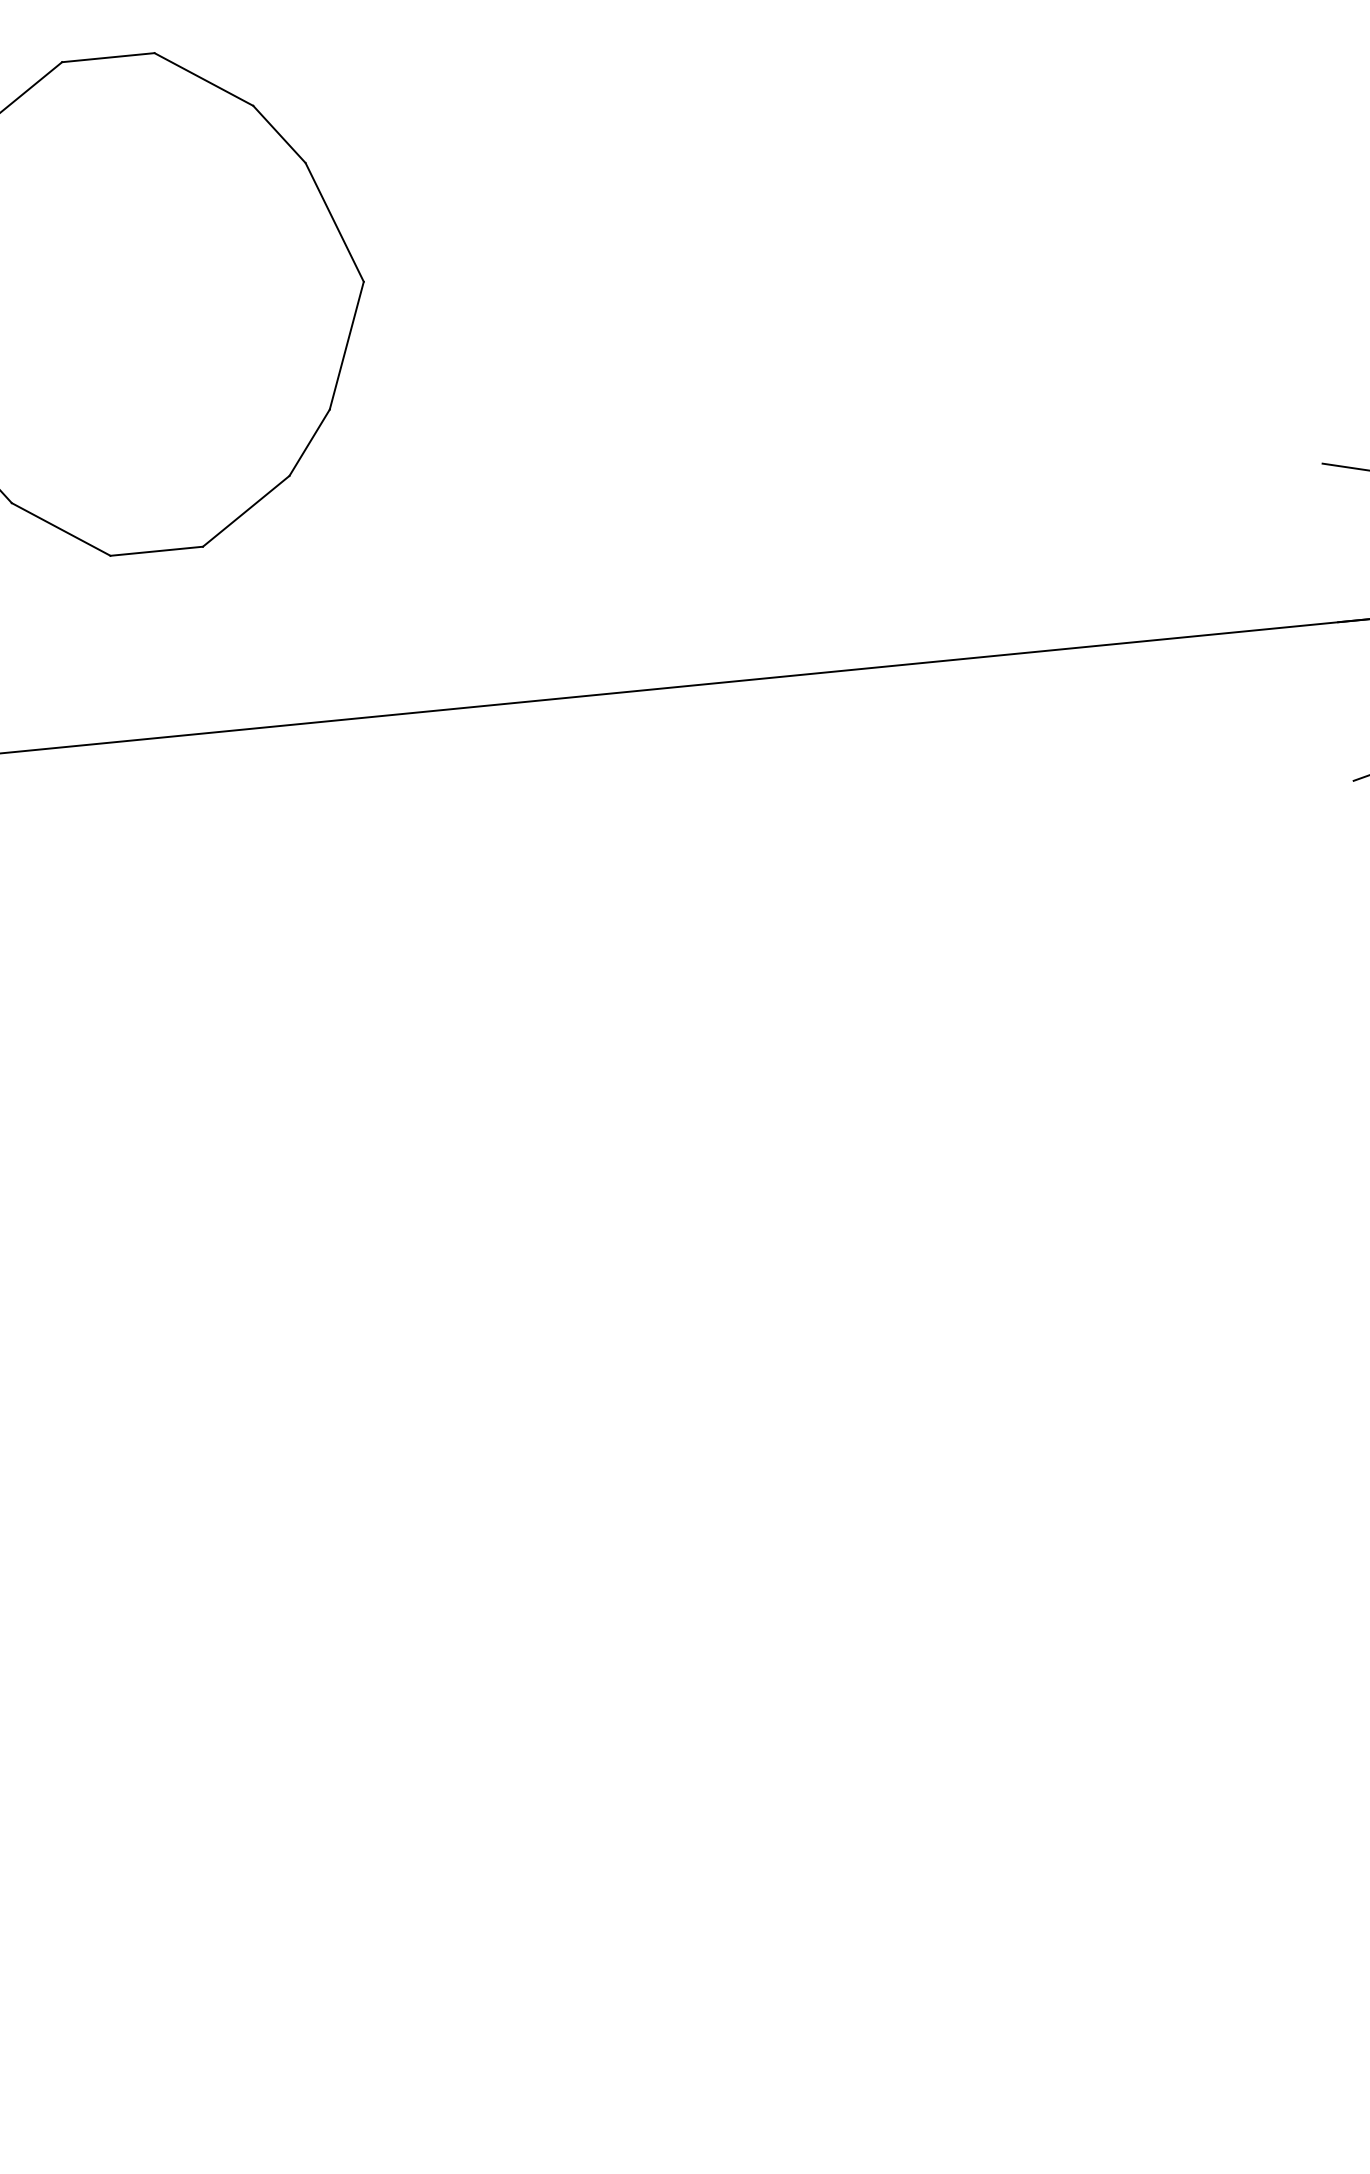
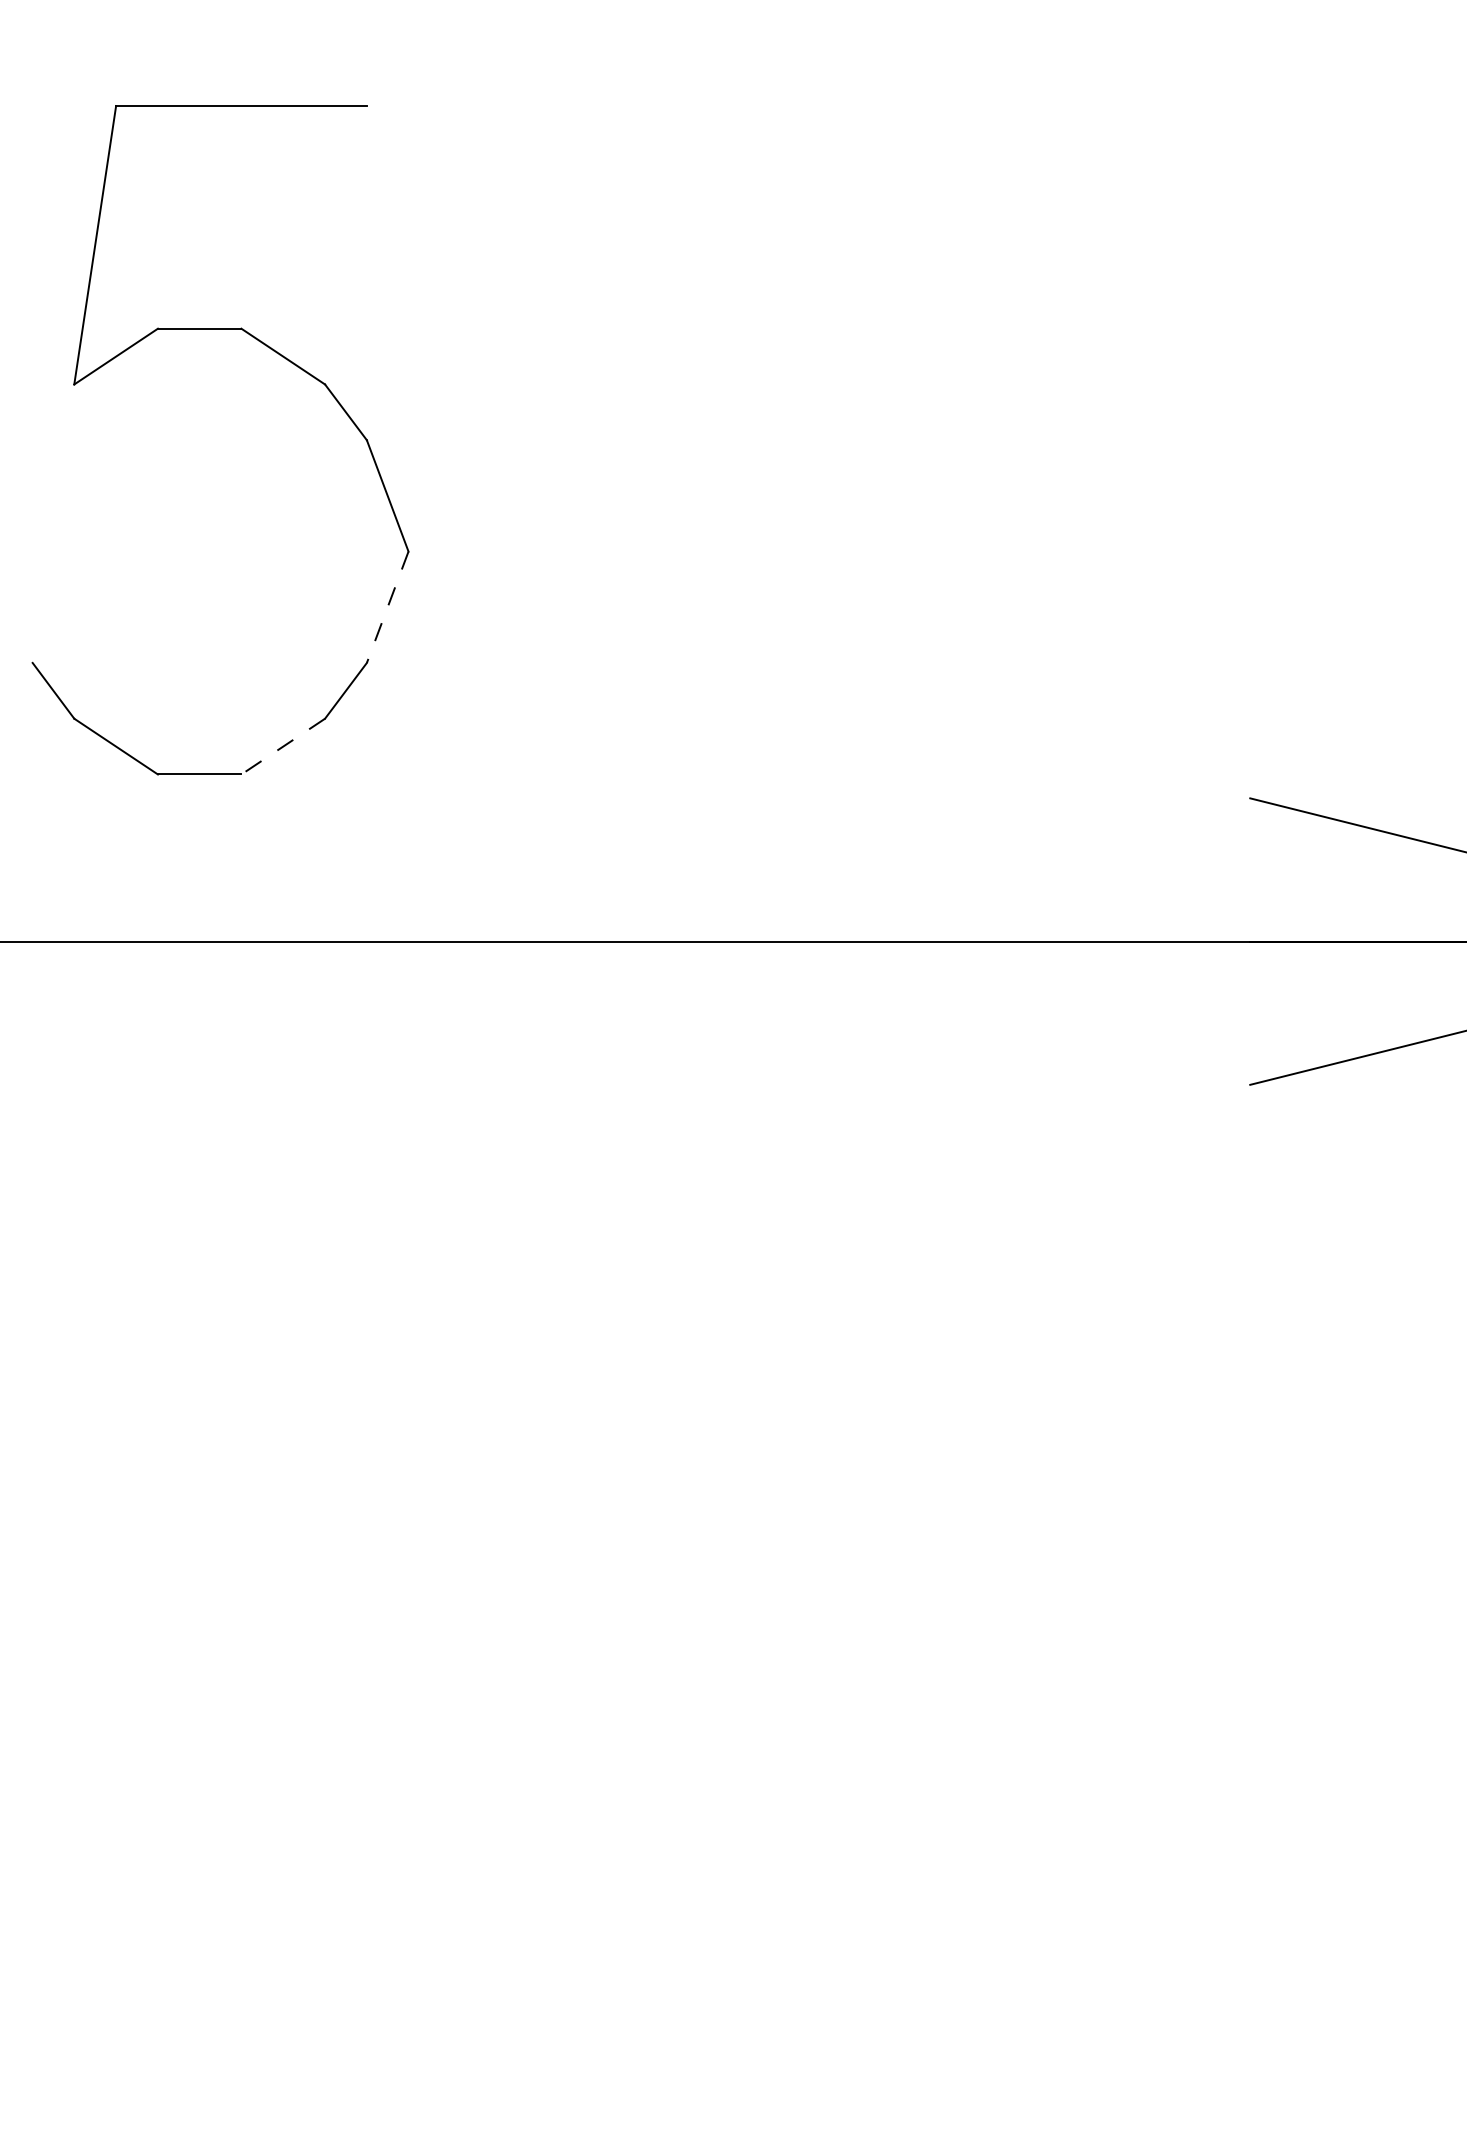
line: (346, 345) -> (387, 607), solid -> dashed
line: (245, 511) -> (282, 746), solid -> dashed

